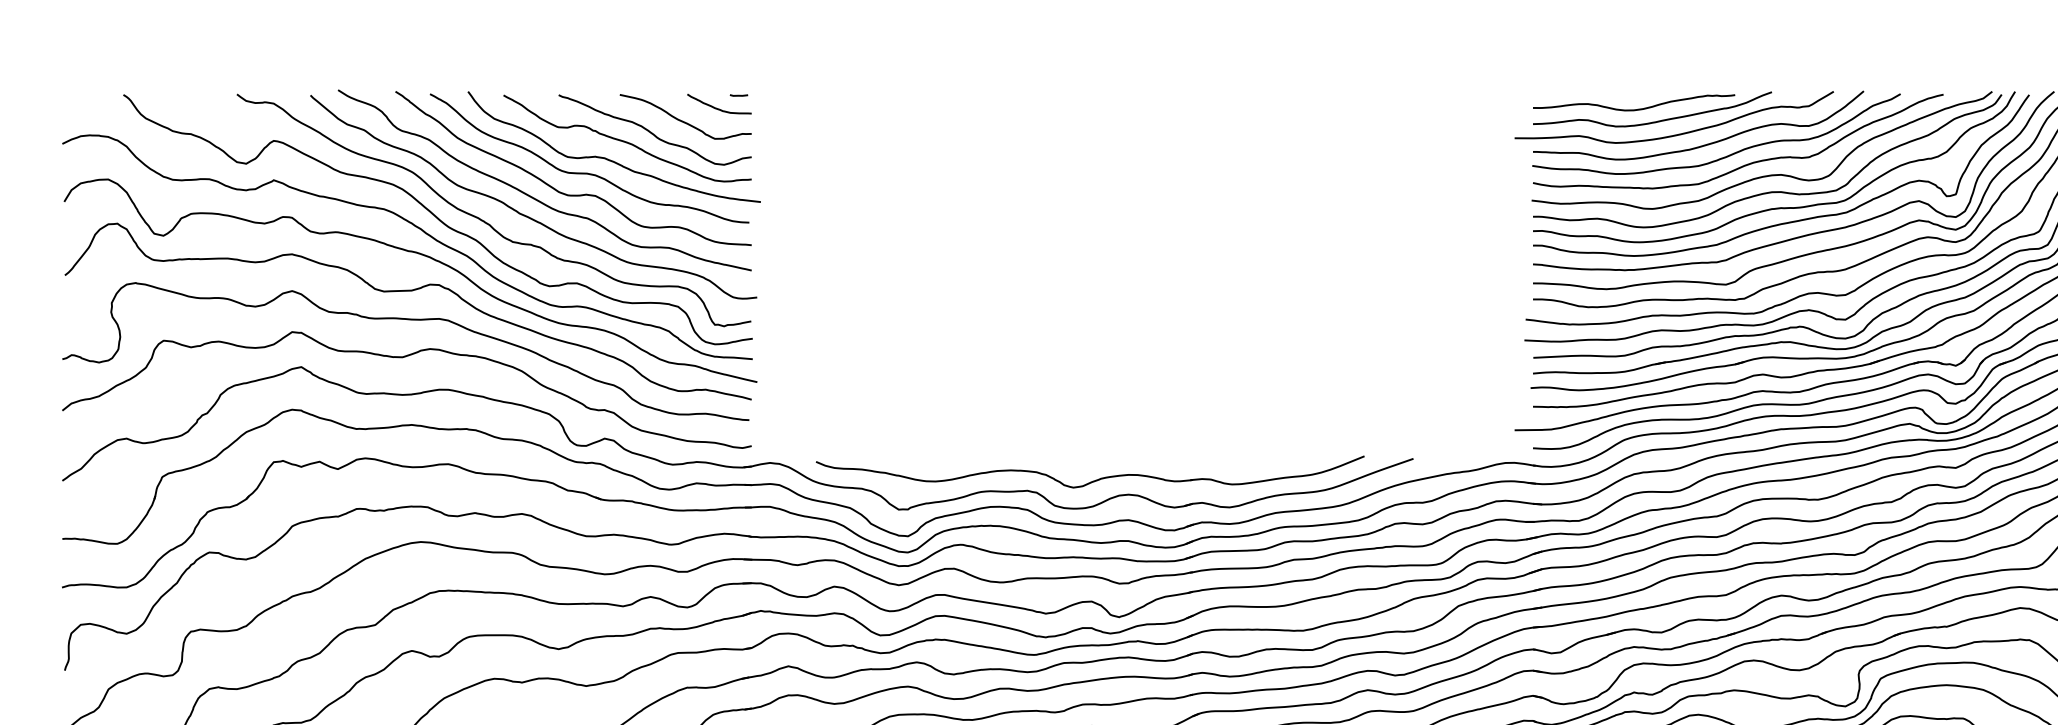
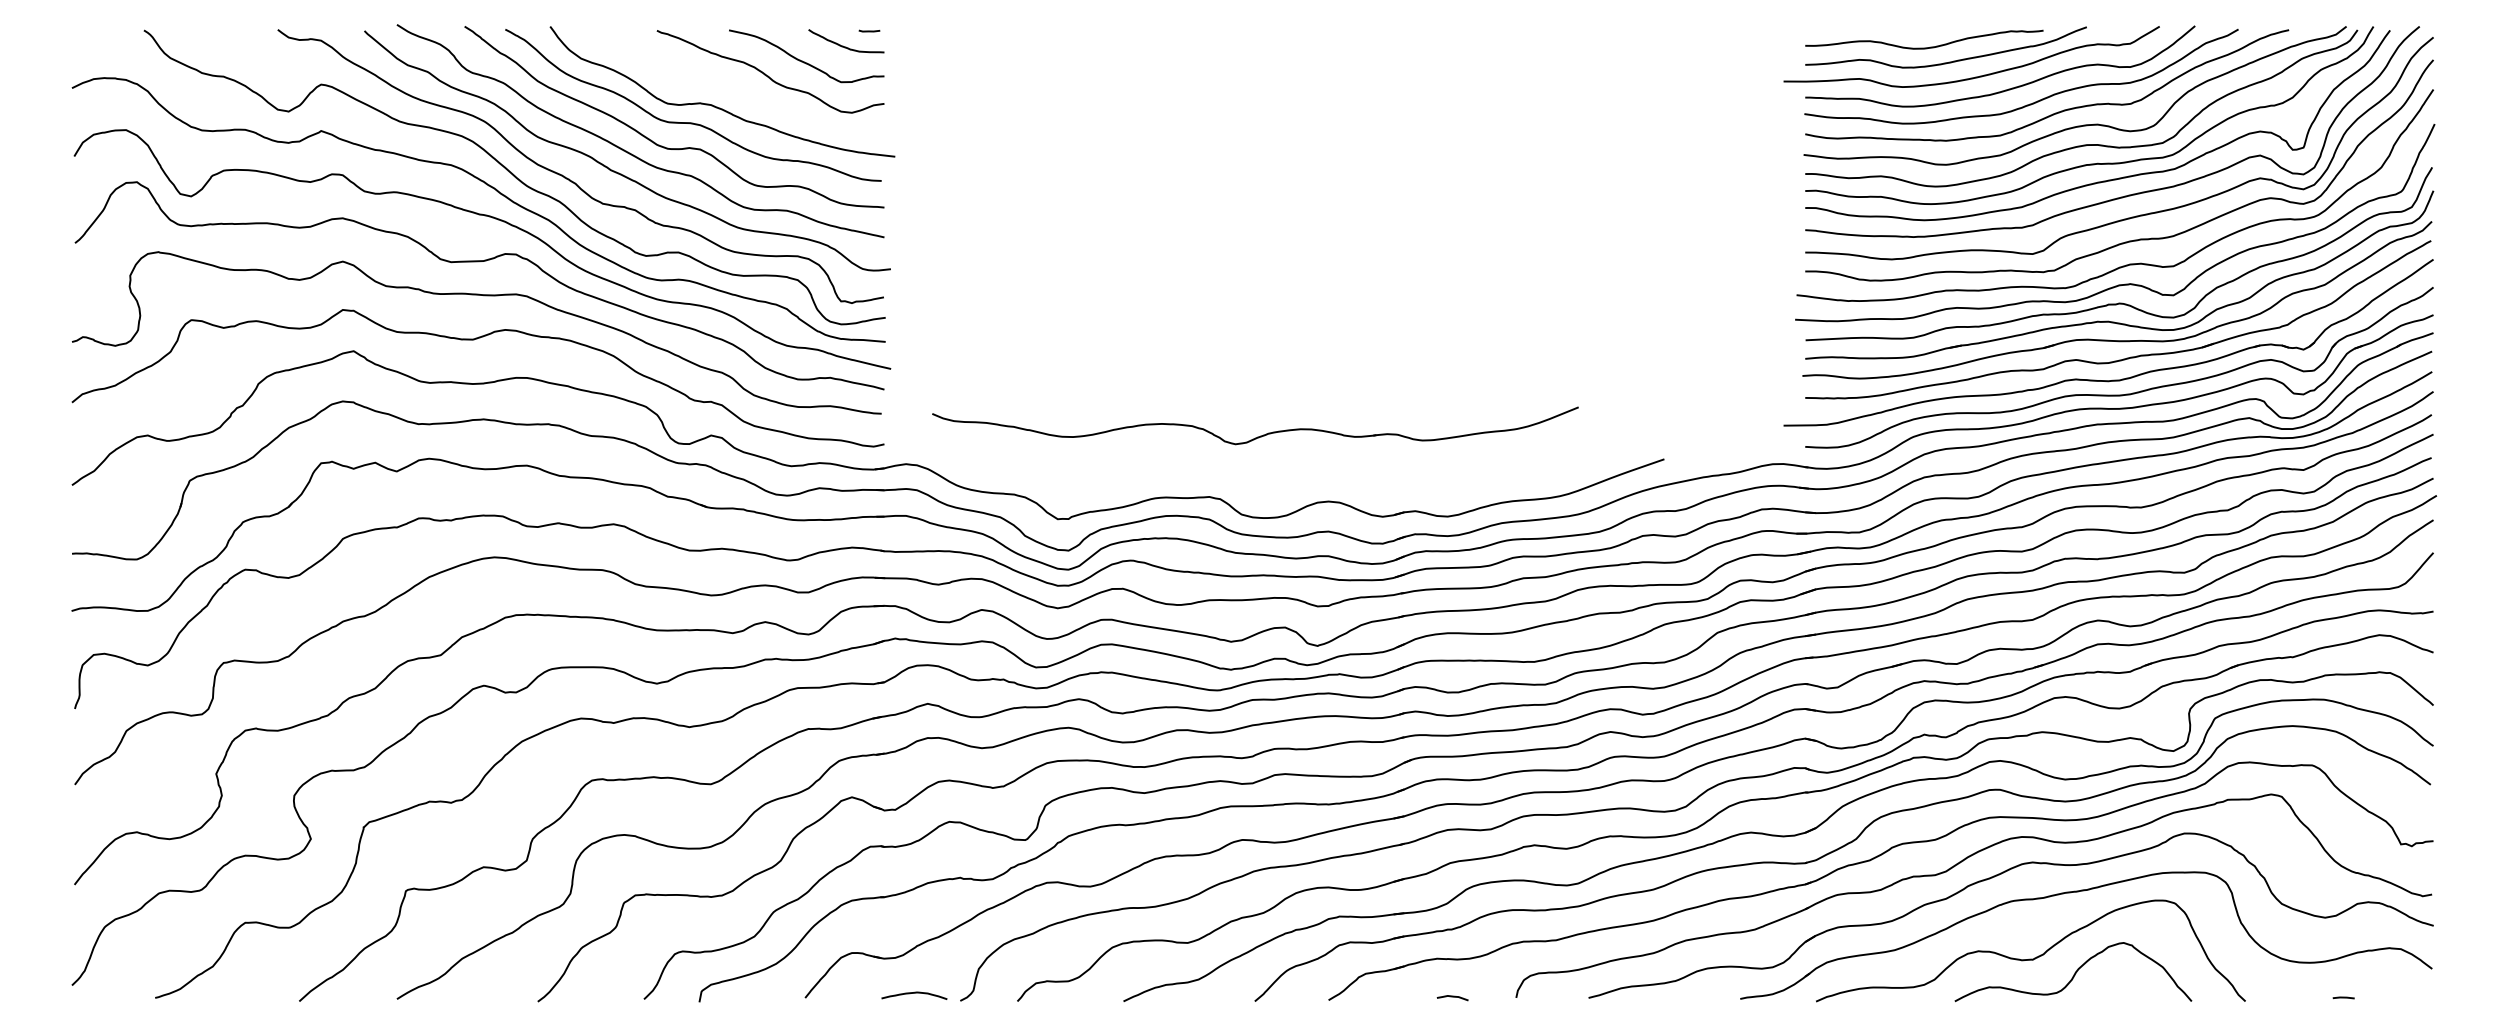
curve: (627, 141) -> (737, 85), removed
part: (1094, 480) -> (1260, 435), moved

